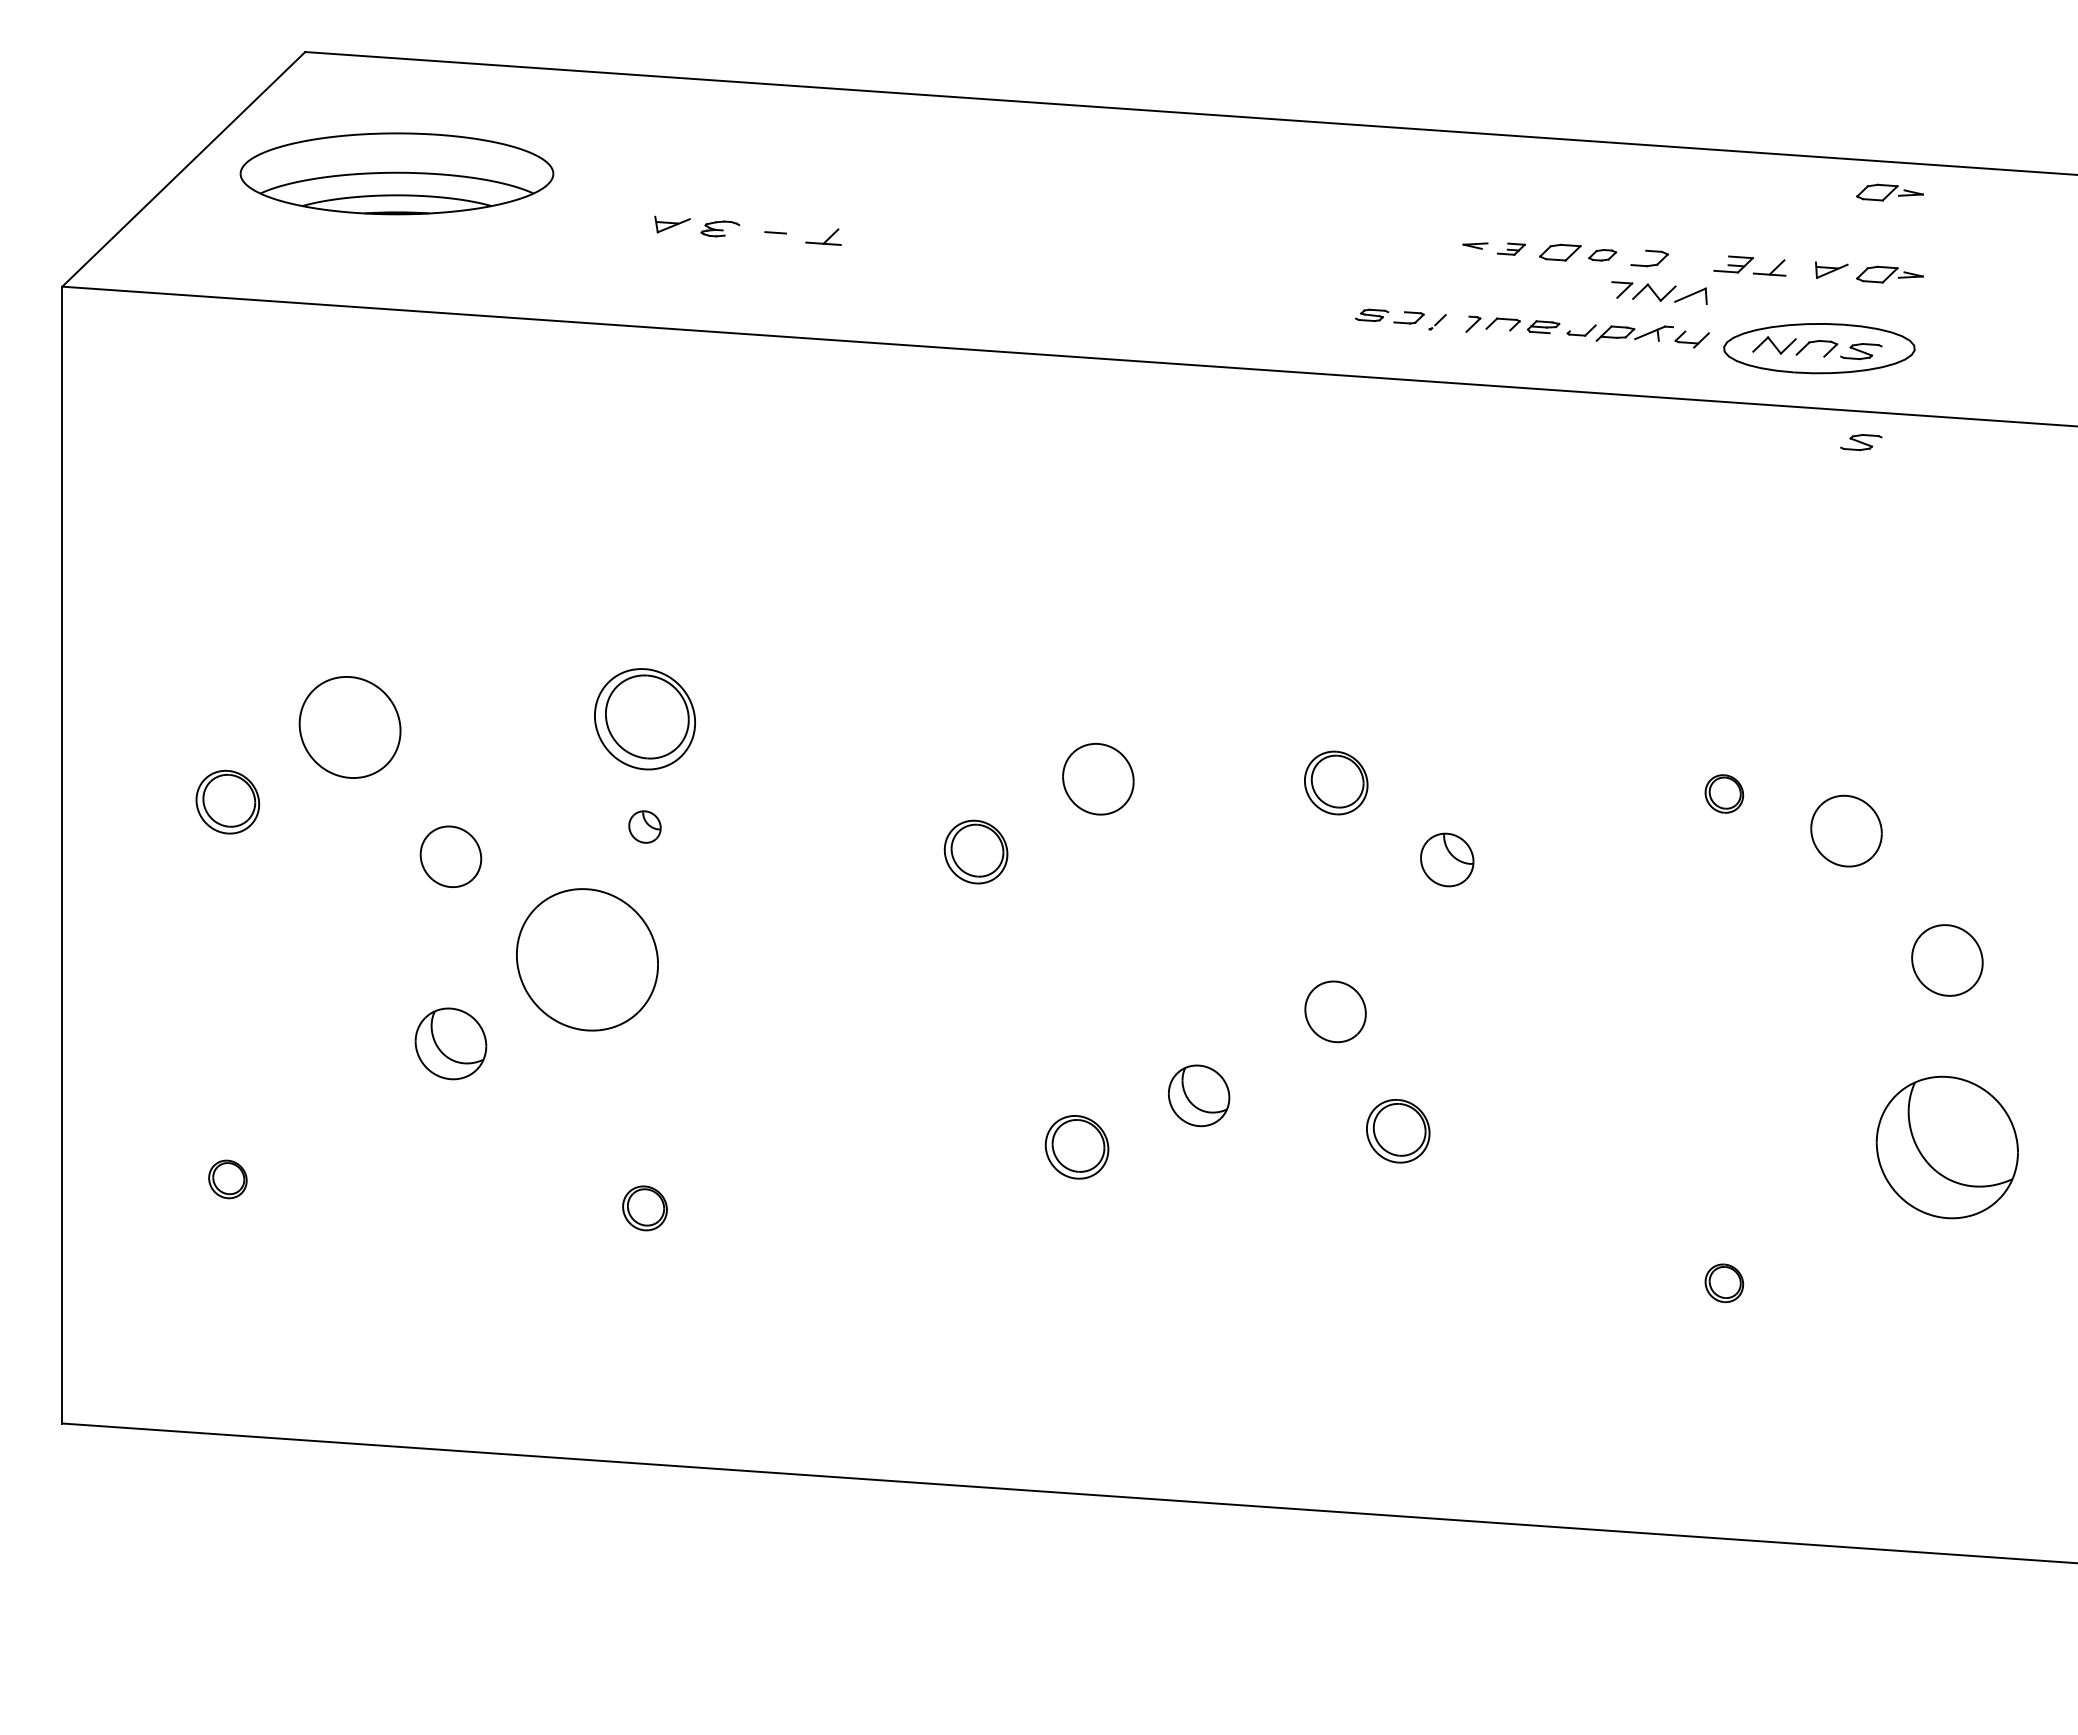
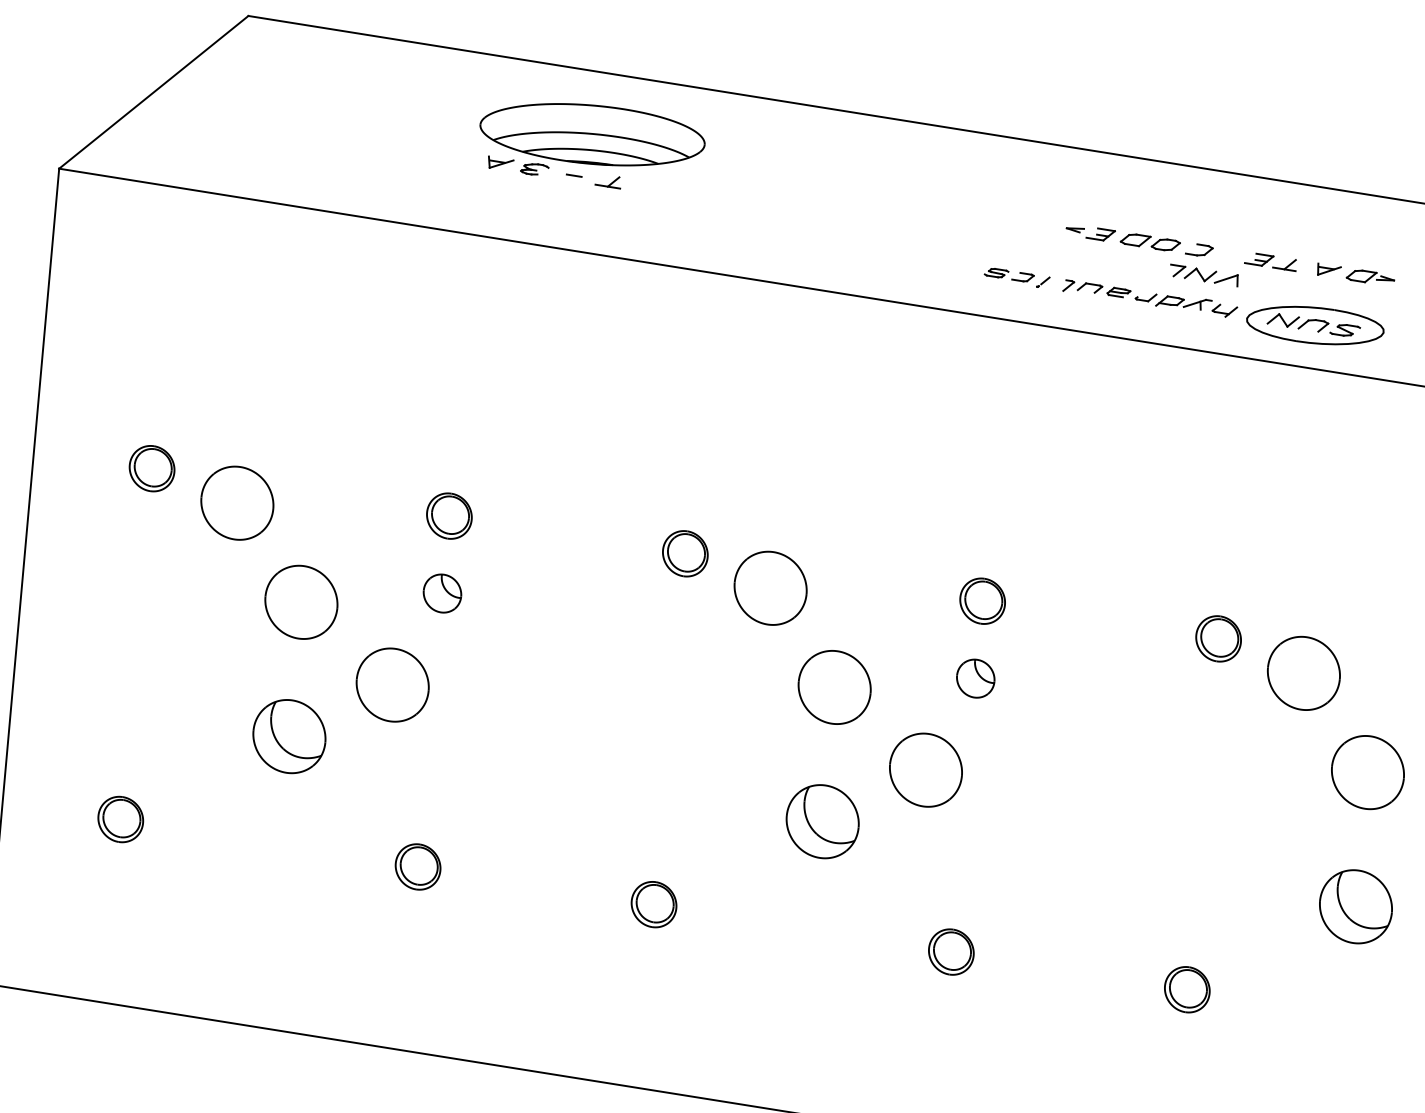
part: (396, 173) -> (592, 134), moved
part: (1889, 192) -> (1375, 218), removed
part: (1511, 249) -> (1100, 234), size x1.43
part: (1602, 254) -> (1165, 244), size x1.43
part: (1861, 442) -> (1339, 395), removed
part: (644, 718) -> (449, 515), size x0.62
part: (1098, 778) -> (770, 587), size x1.43
part: (1336, 782) -> (982, 600), moved
part: (1724, 793) -> (1218, 638), size x1.67
part: (227, 801) -> (151, 468), moved
part: (644, 826) -> (442, 593), size x1.67
part: (1846, 830) -> (1303, 672), size x1.43
part: (975, 851) -> (684, 553), moved
part: (450, 856) -> (301, 602), size x1.67
part: (1447, 859) -> (975, 678), moved
part: (1198, 908) -> (834, 687), added
part: (587, 959) -> (392, 684), size x0.71
part: (1947, 960) -> (1368, 772), size x1.43
part: (1335, 1011) -> (925, 769), size x1.67
part: (450, 1043) -> (289, 736), size x1.43
part: (1198, 1095) -> (822, 821), size x1.67
part: (1398, 1131) -> (951, 952), moved
part: (1076, 1147) -> (653, 904), moved
part: (1947, 1147) -> (1356, 906), size x0.71
part: (227, 1179) -> (120, 819), size x1.67
part: (644, 1208) -> (417, 867), size x1.43
part: (1724, 1283) -> (1187, 989), size x1.67

